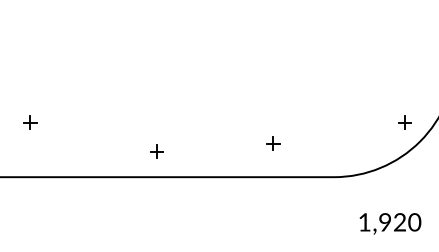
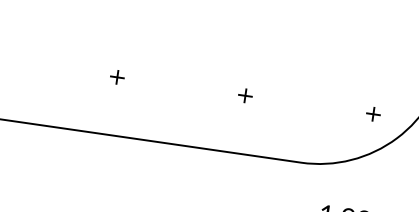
part: (404, 122) -> (372, 114), moved
part: (273, 143) -> (245, 95), moved
part: (156, 151) -> (116, 77), moved

